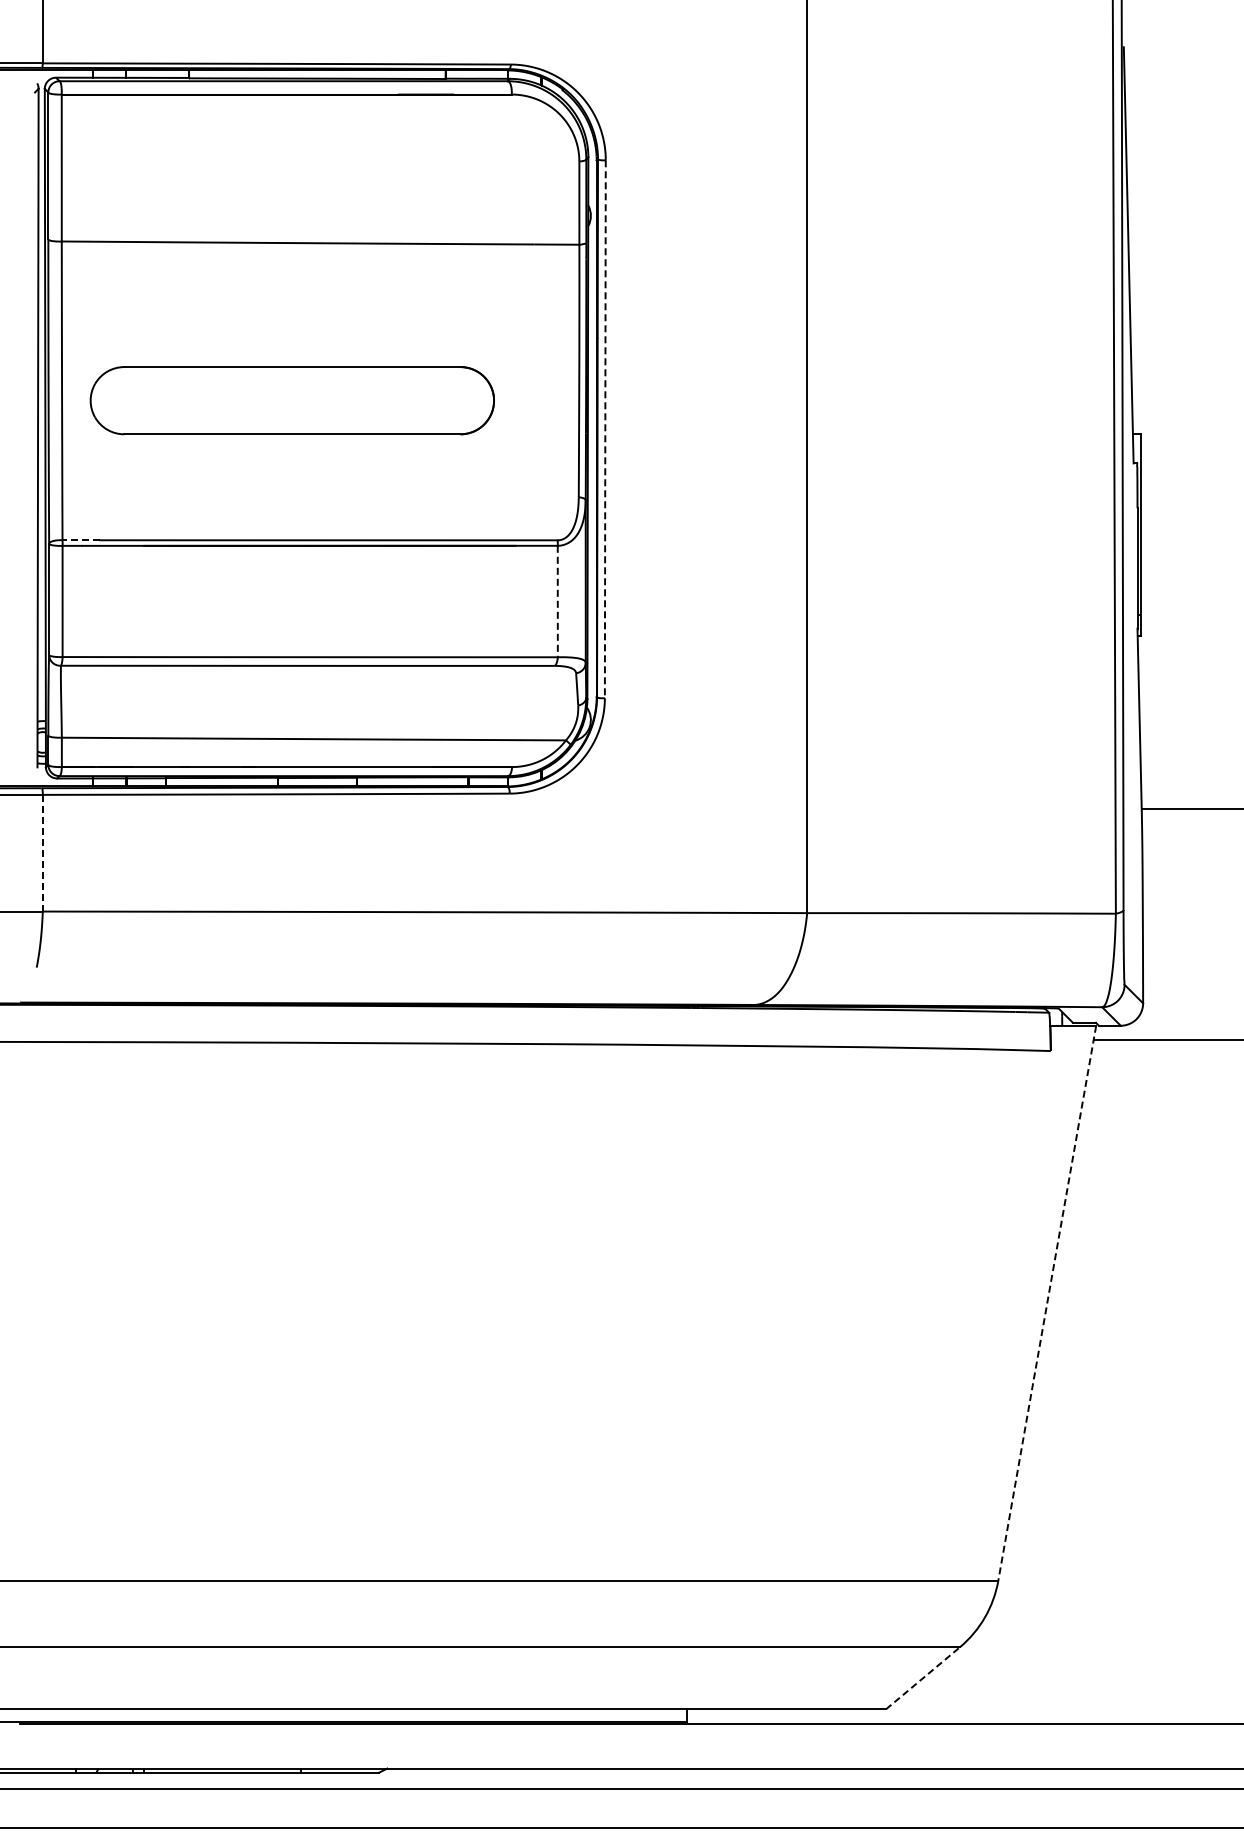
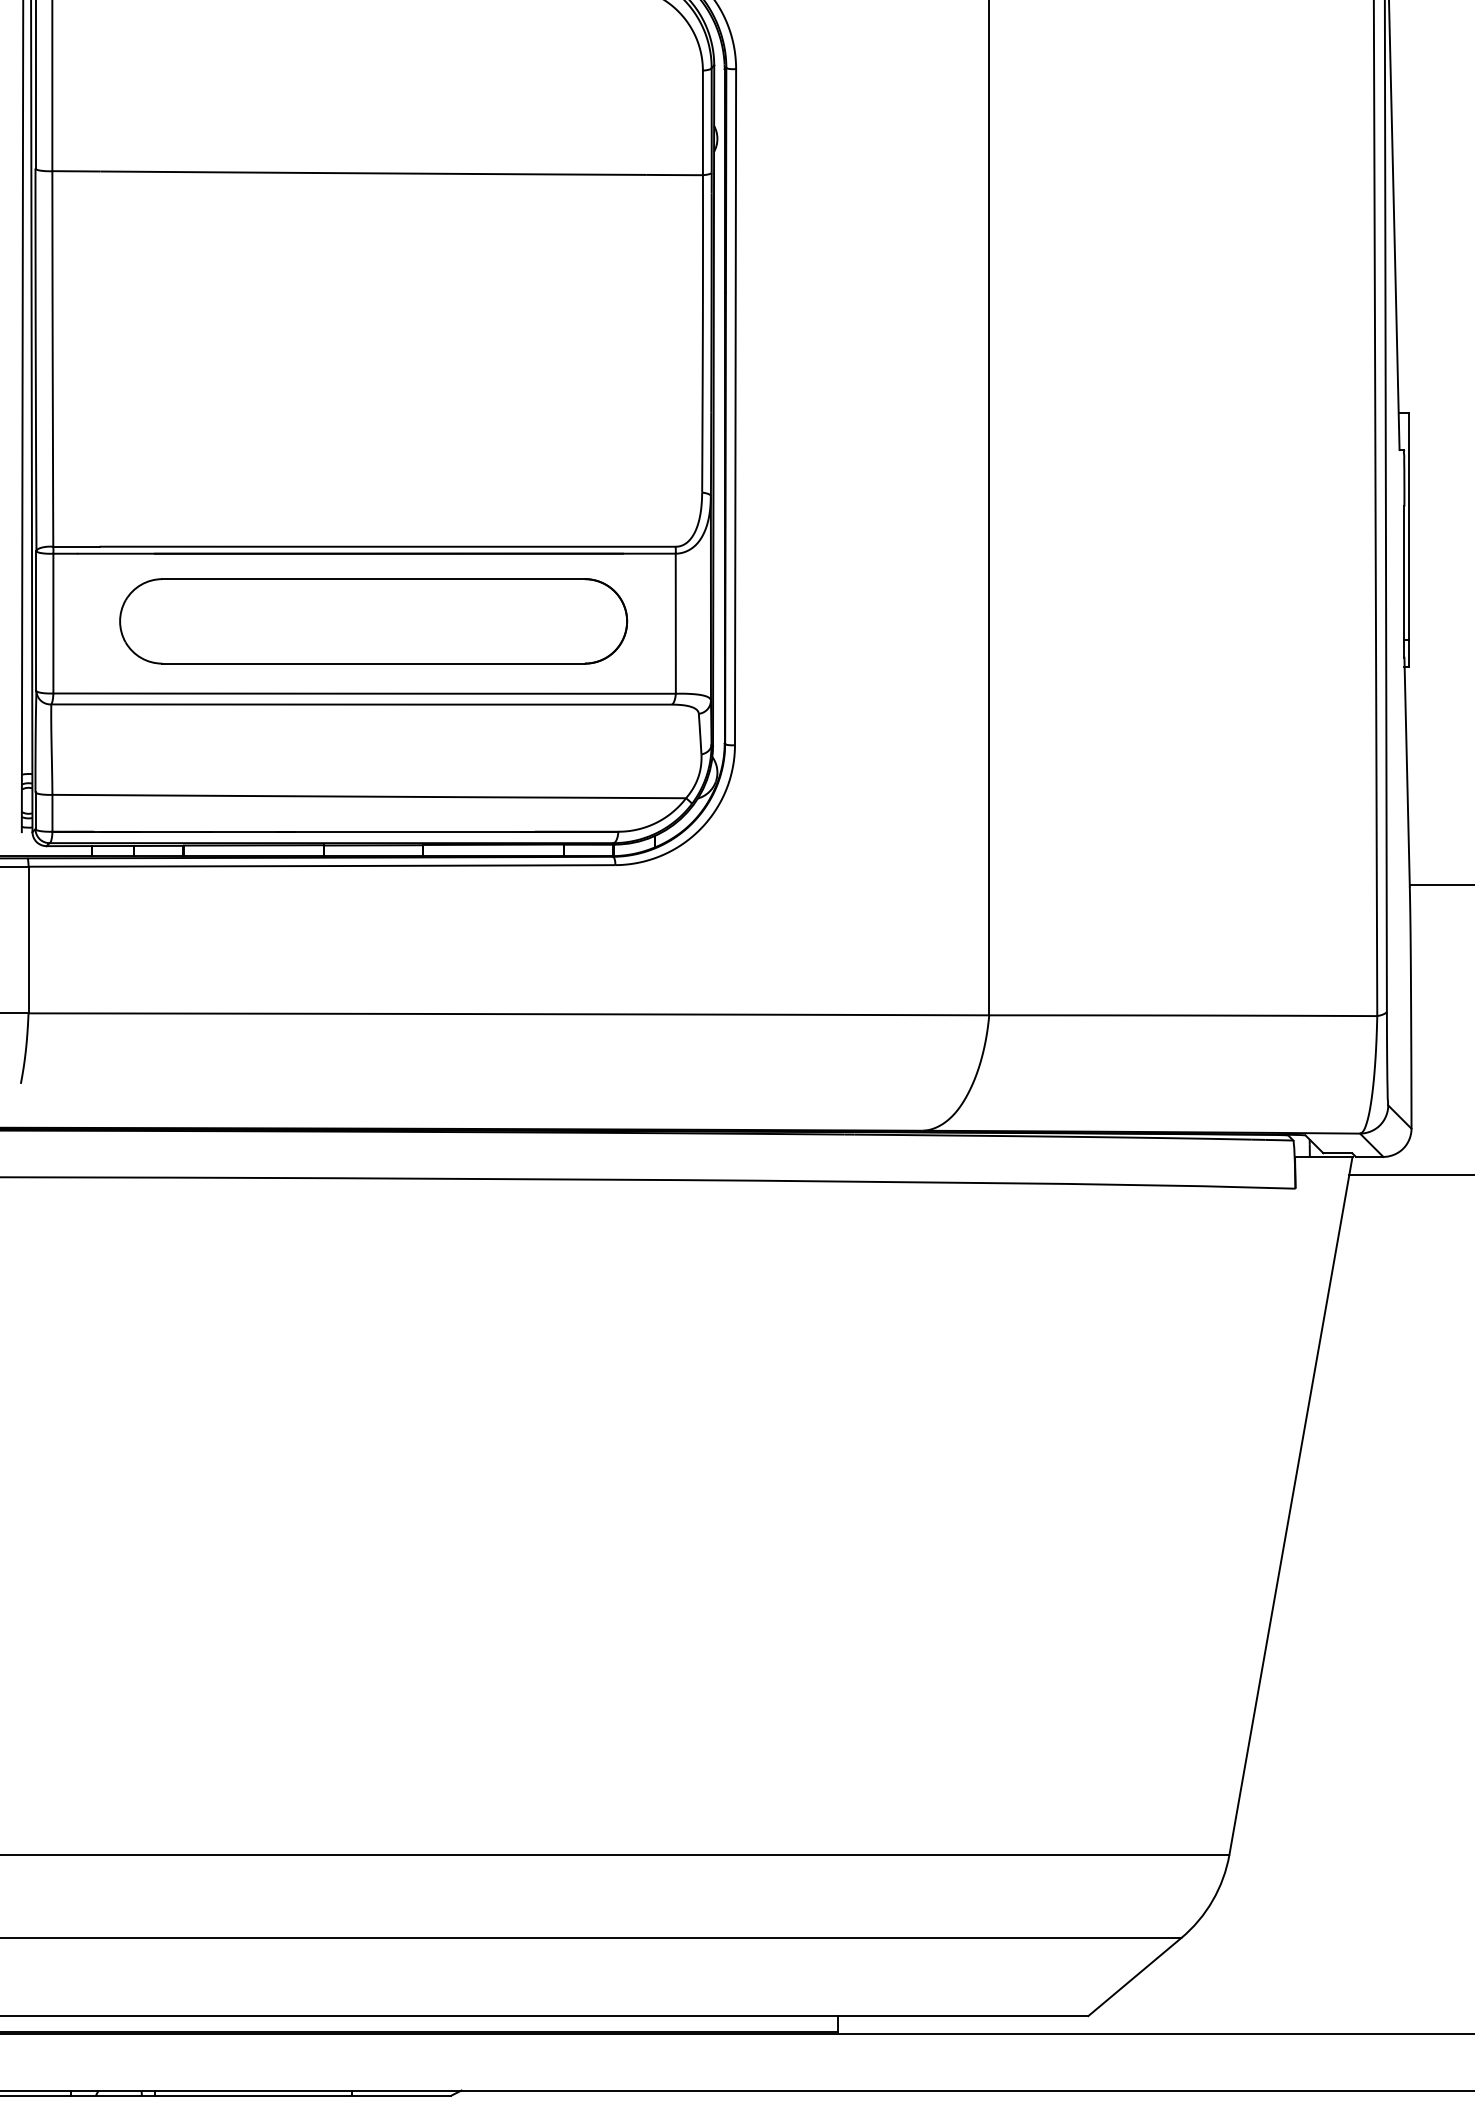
part: (291, 400) -> (372, 621), moved
line: (605, 429) -> (735, 407), dashed -> solid
line: (81, 540) -> (77, 546), dashed -> solid
line: (557, 601) -> (675, 623), dashed -> solid
line: (42, 853) -> (28, 940), dashed -> solid
line: (1047, 1303) -> (1291, 1506), dashed -> solid
line: (923, 1677) -> (1135, 1976), dashed -> solid

